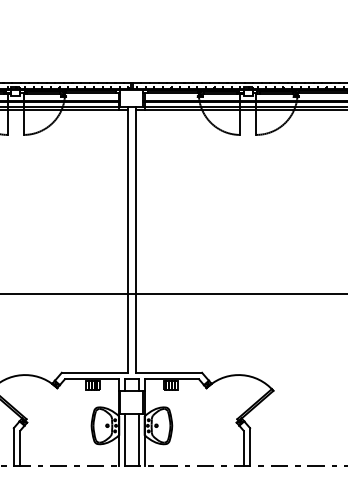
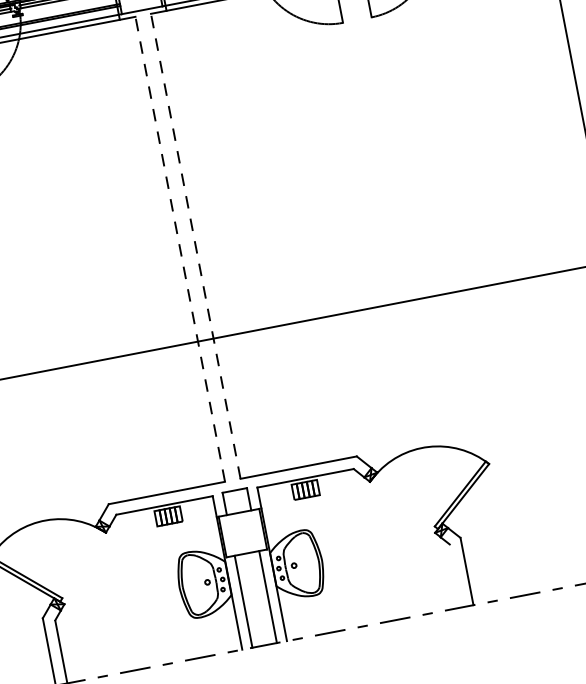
line: (127, 239) -> (179, 246), solid -> dashed
line: (136, 239) -> (195, 243), solid -> dashed
line: (243, 448) -> (455, 576), removed

